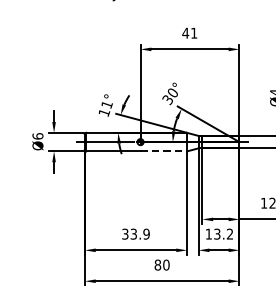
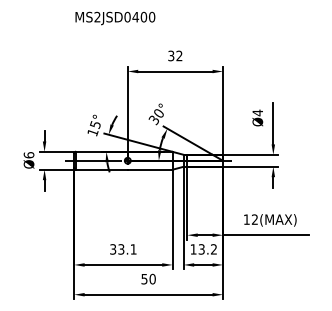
text: (190, 32) -> (175, 55), 41 -> 32
text: (106, 104) -> (95, 124), 11° -> 15°
line: (164, 151) -> (150, 169), dashed -> solid
text: (146, 234) -> (133, 249), 33.9 -> 33.1
text: (157, 264) -> (144, 278), 80 -> 50

